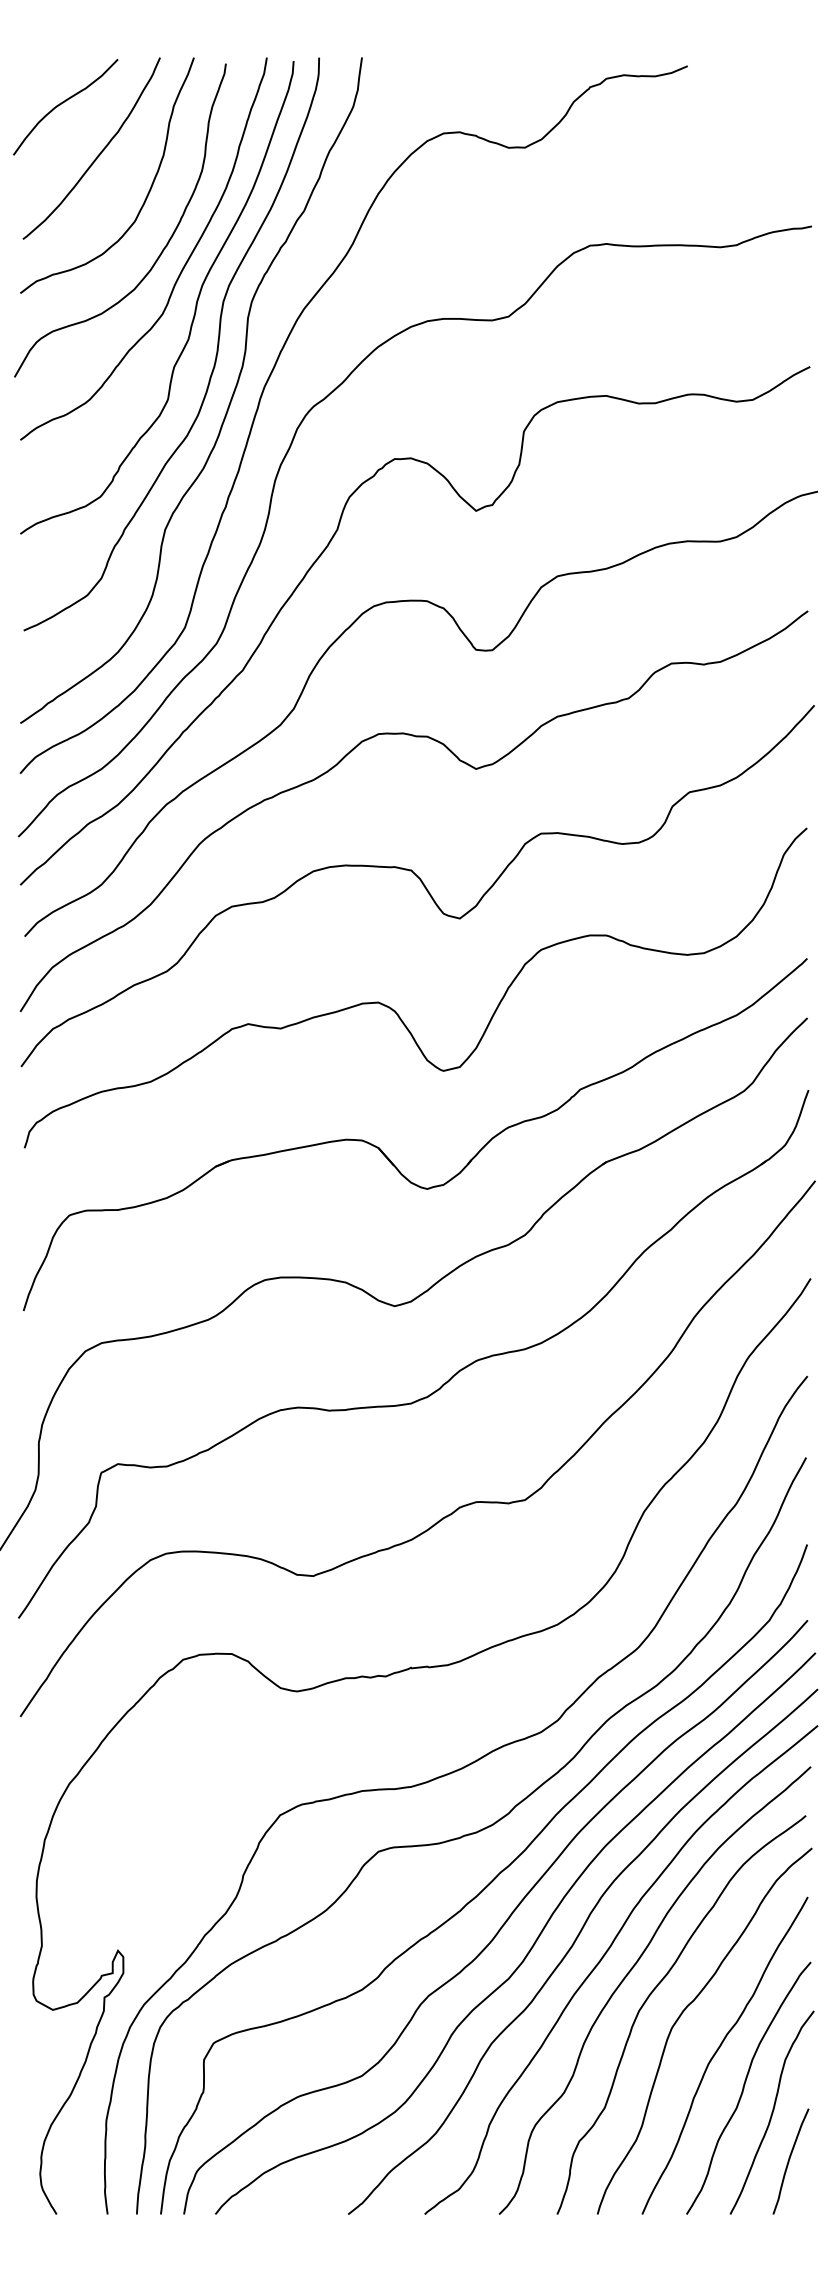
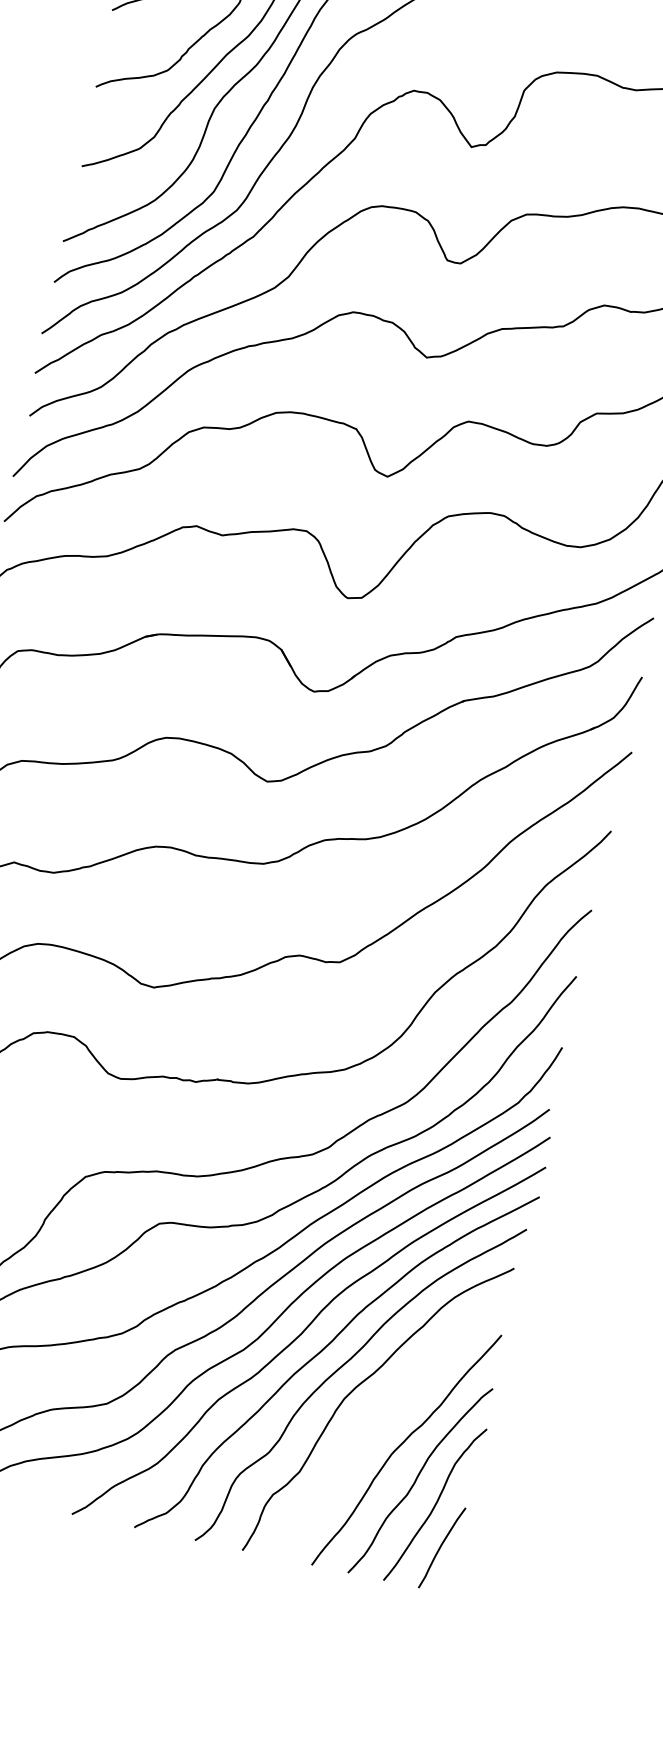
curve: (682, 2014) -> (379, 1409), removed

